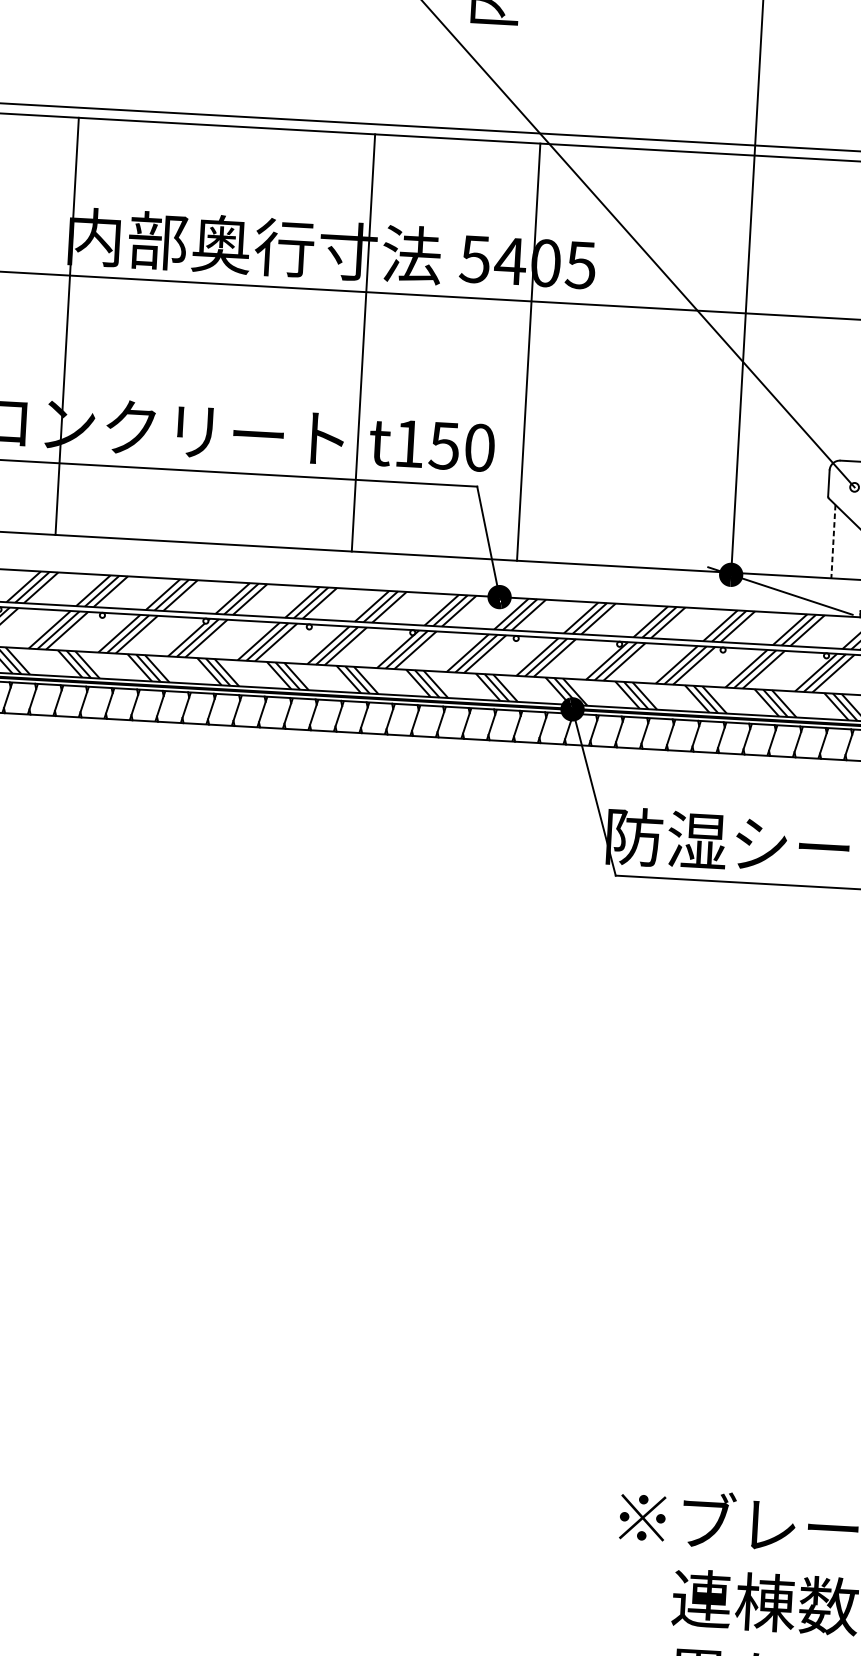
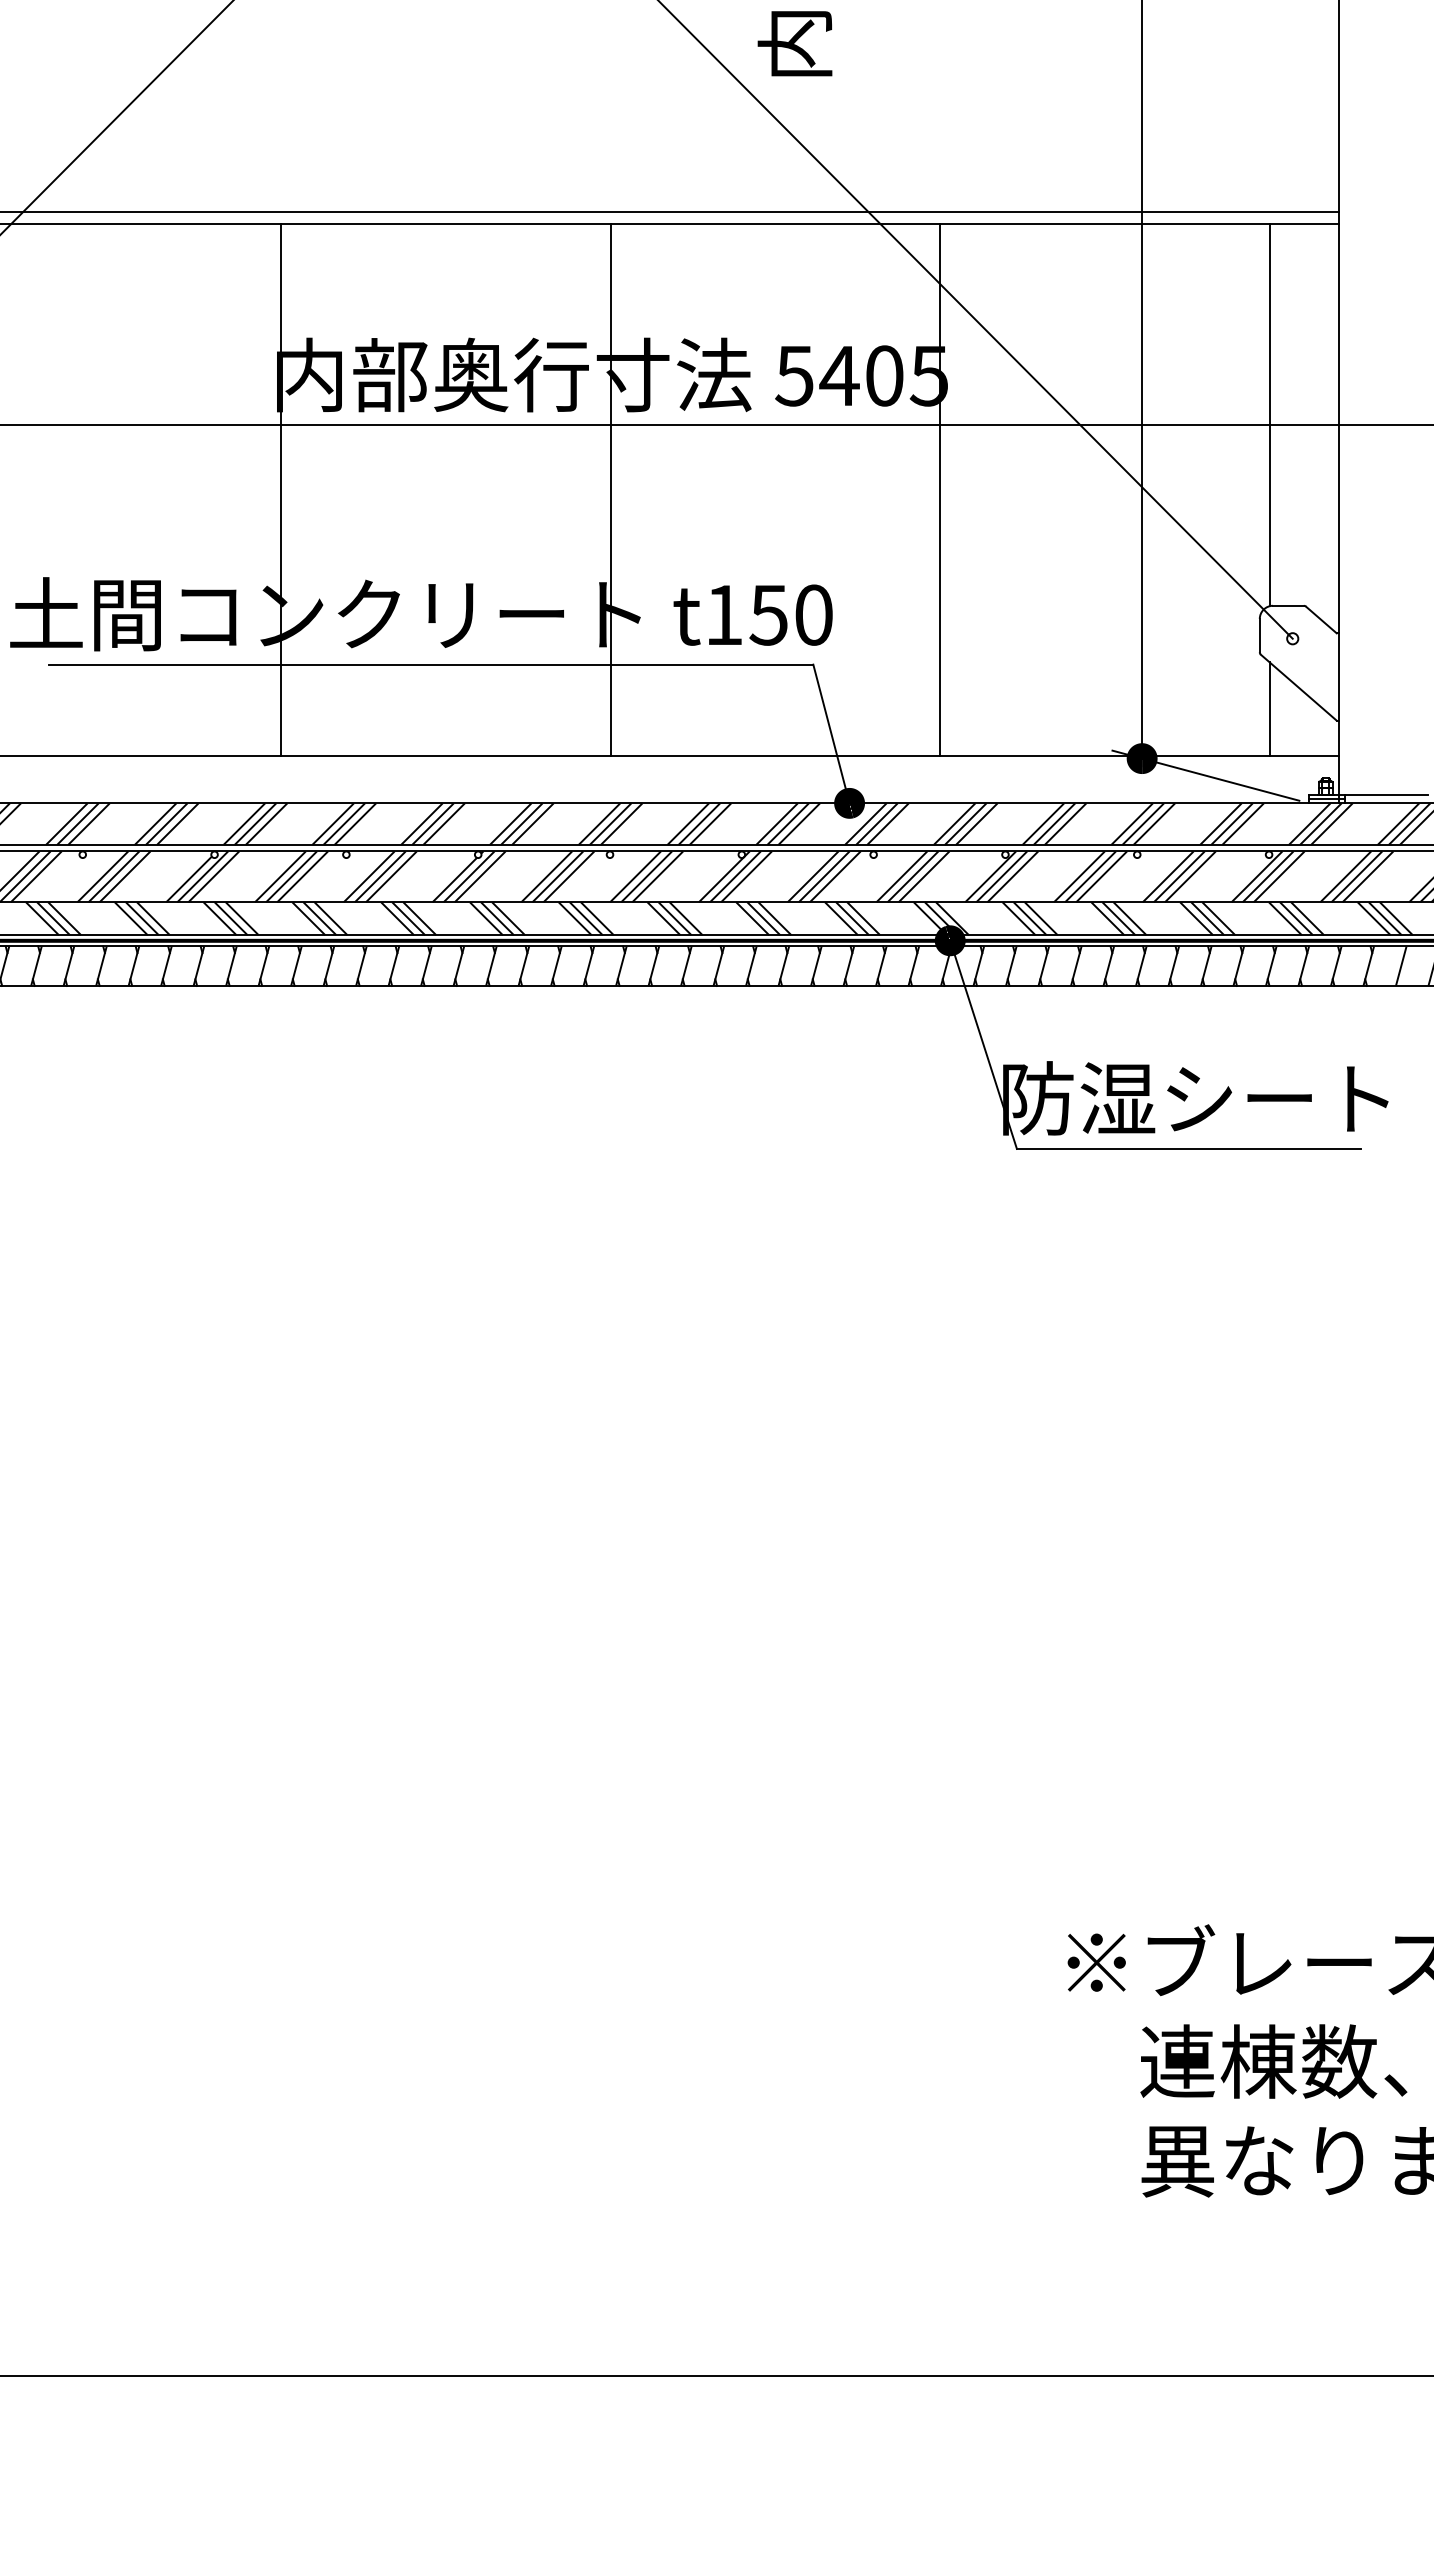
line: (846, 311) -> (1269, 415), added
line: (363, 342) -> (610, 489), moved
line: (528, 351) -> (940, 489), moved
line: (833, 541) -> (1269, 709), dashed -> solid

